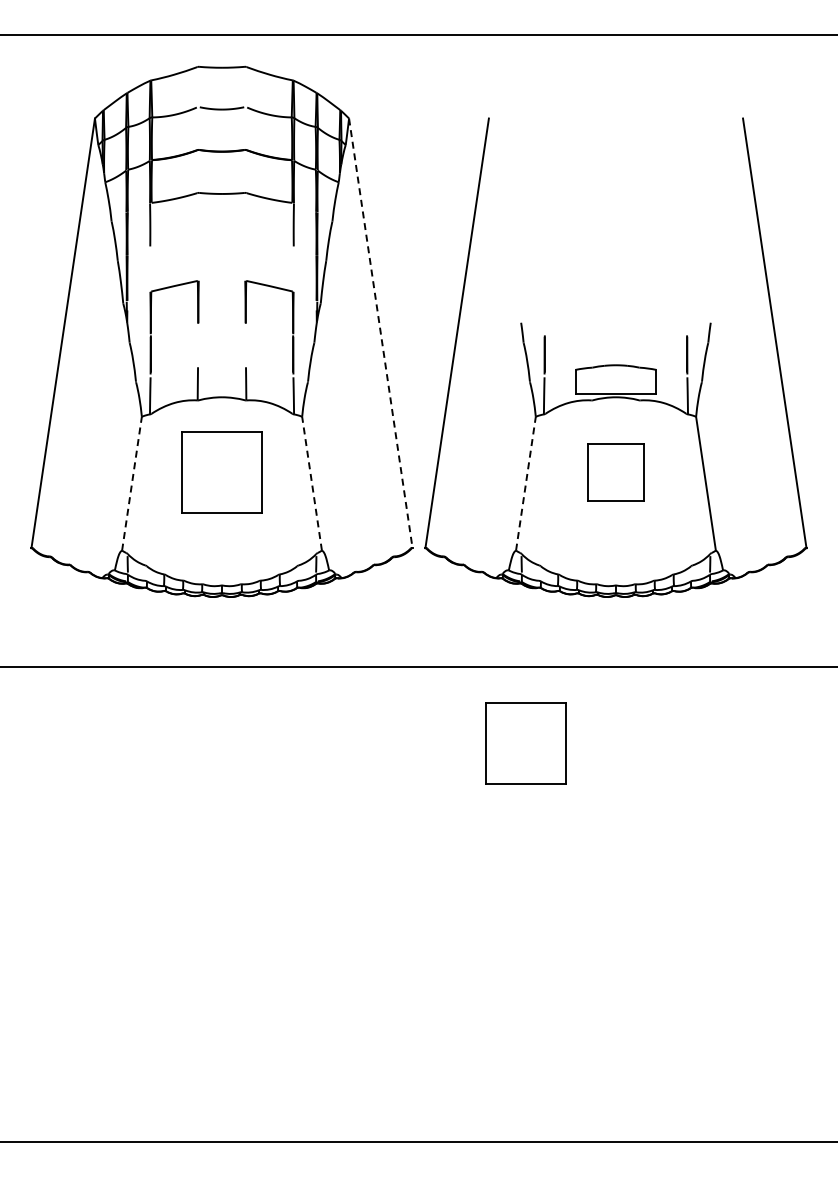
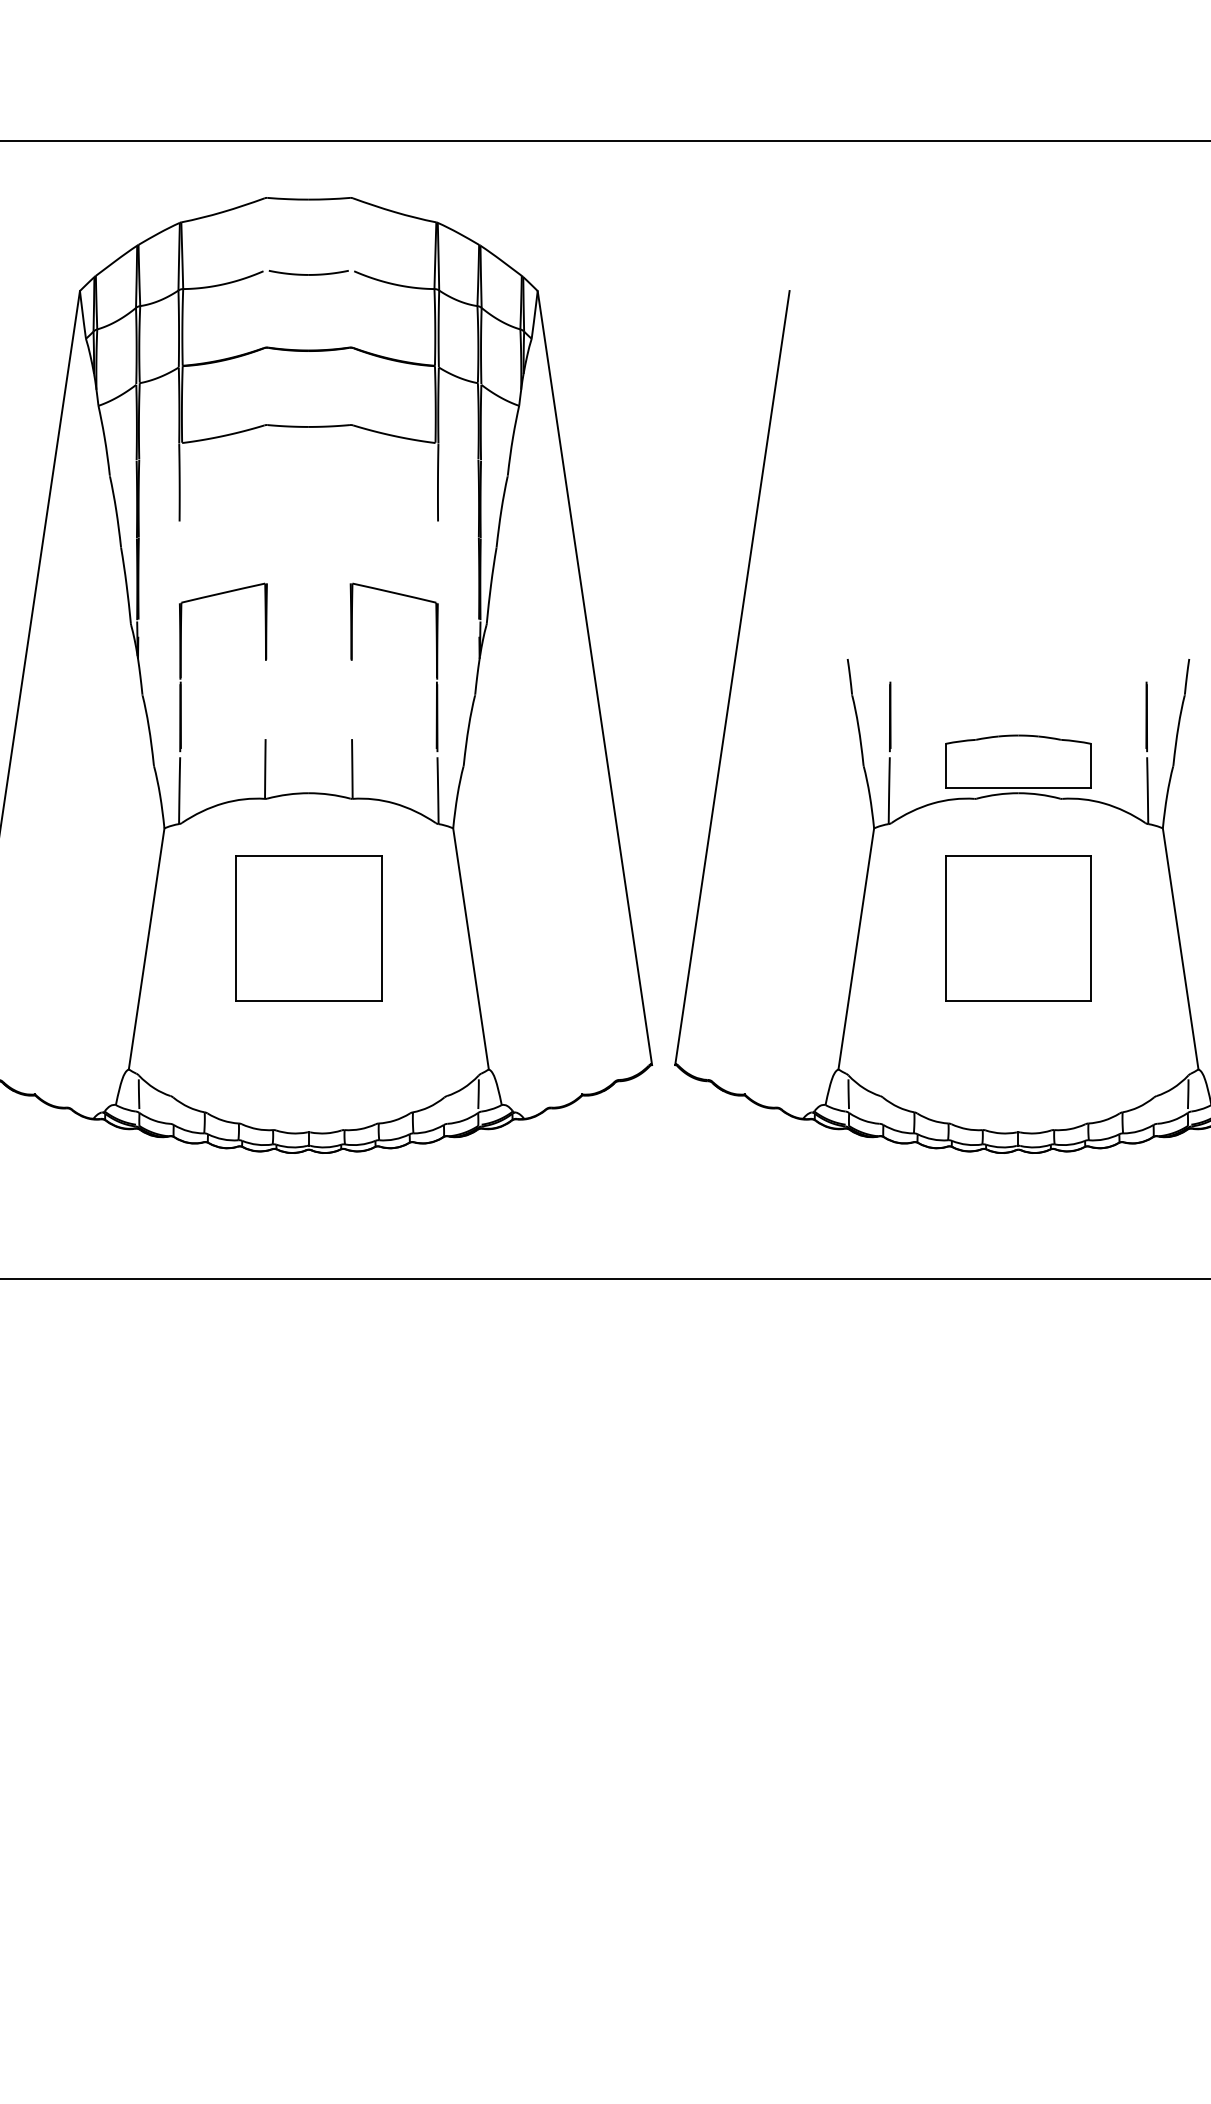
line: (380, 333) -> (594, 678), dashed -> solid
part: (615, 472) -> (1017, 928), size x1.43
line: (131, 483) -> (145, 948), dashed -> solid
line: (312, 483) -> (471, 948), dashed -> solid
line: (525, 483) -> (855, 948), dashed -> solid
part: (525, 743) -> (855, 1416), removed

